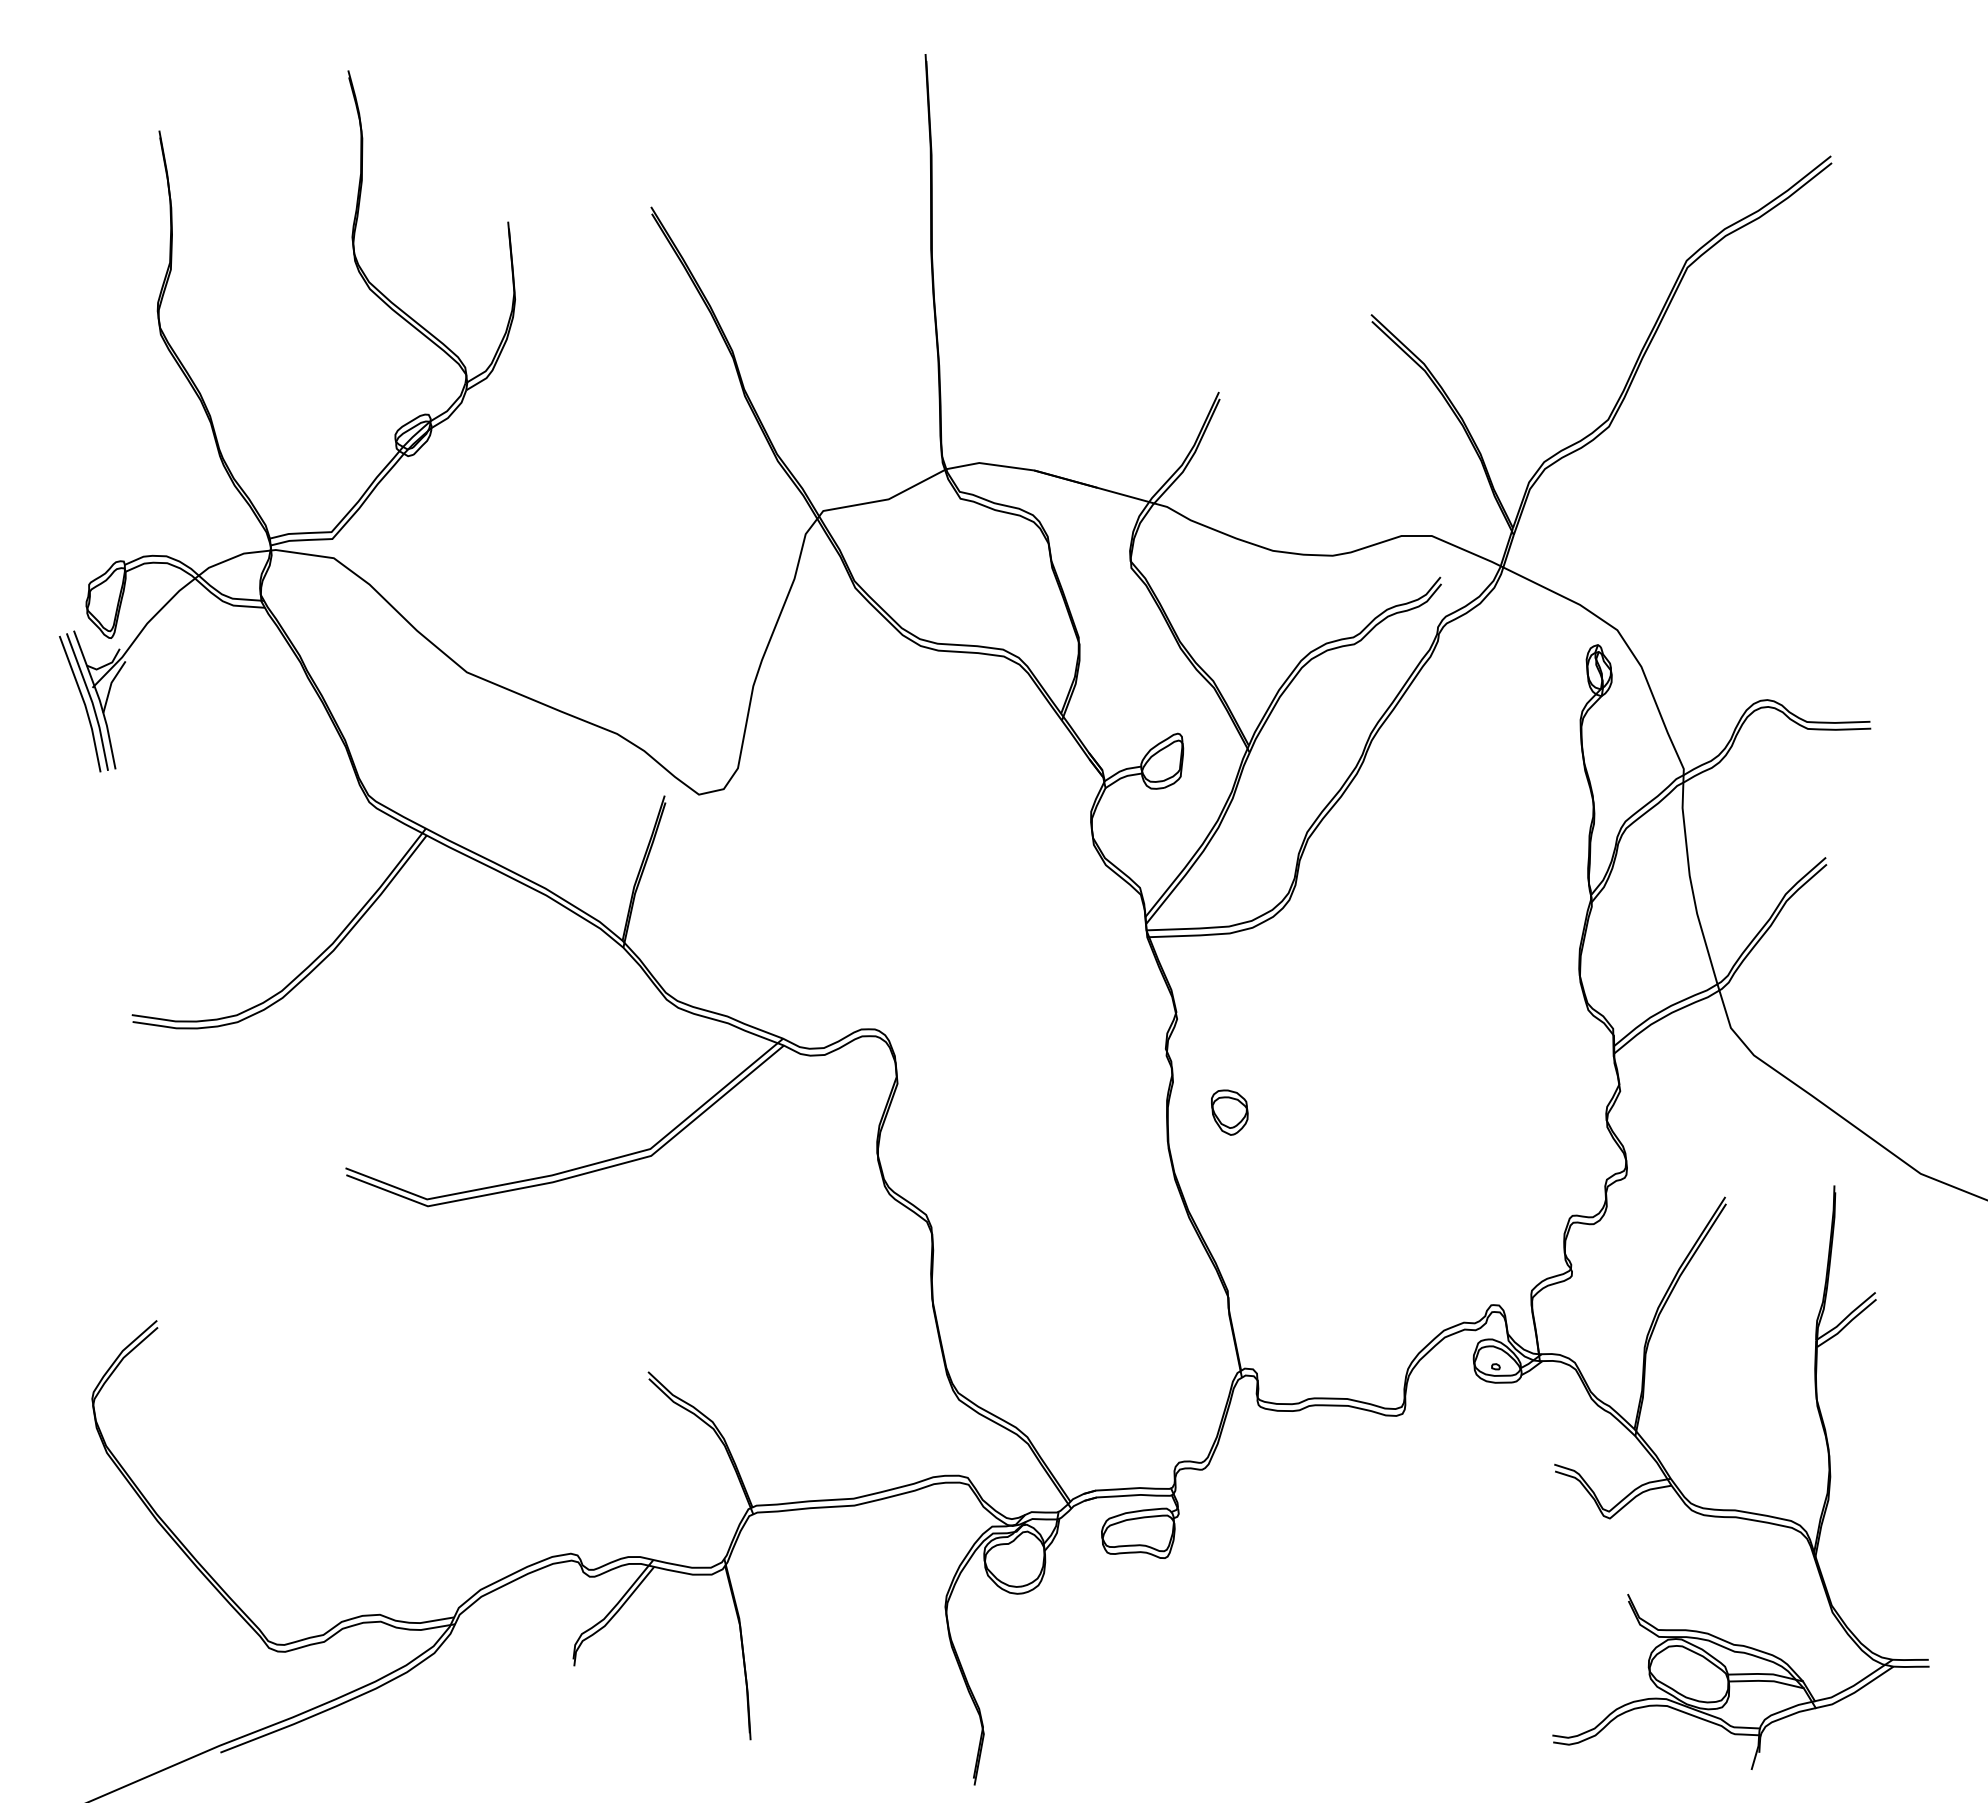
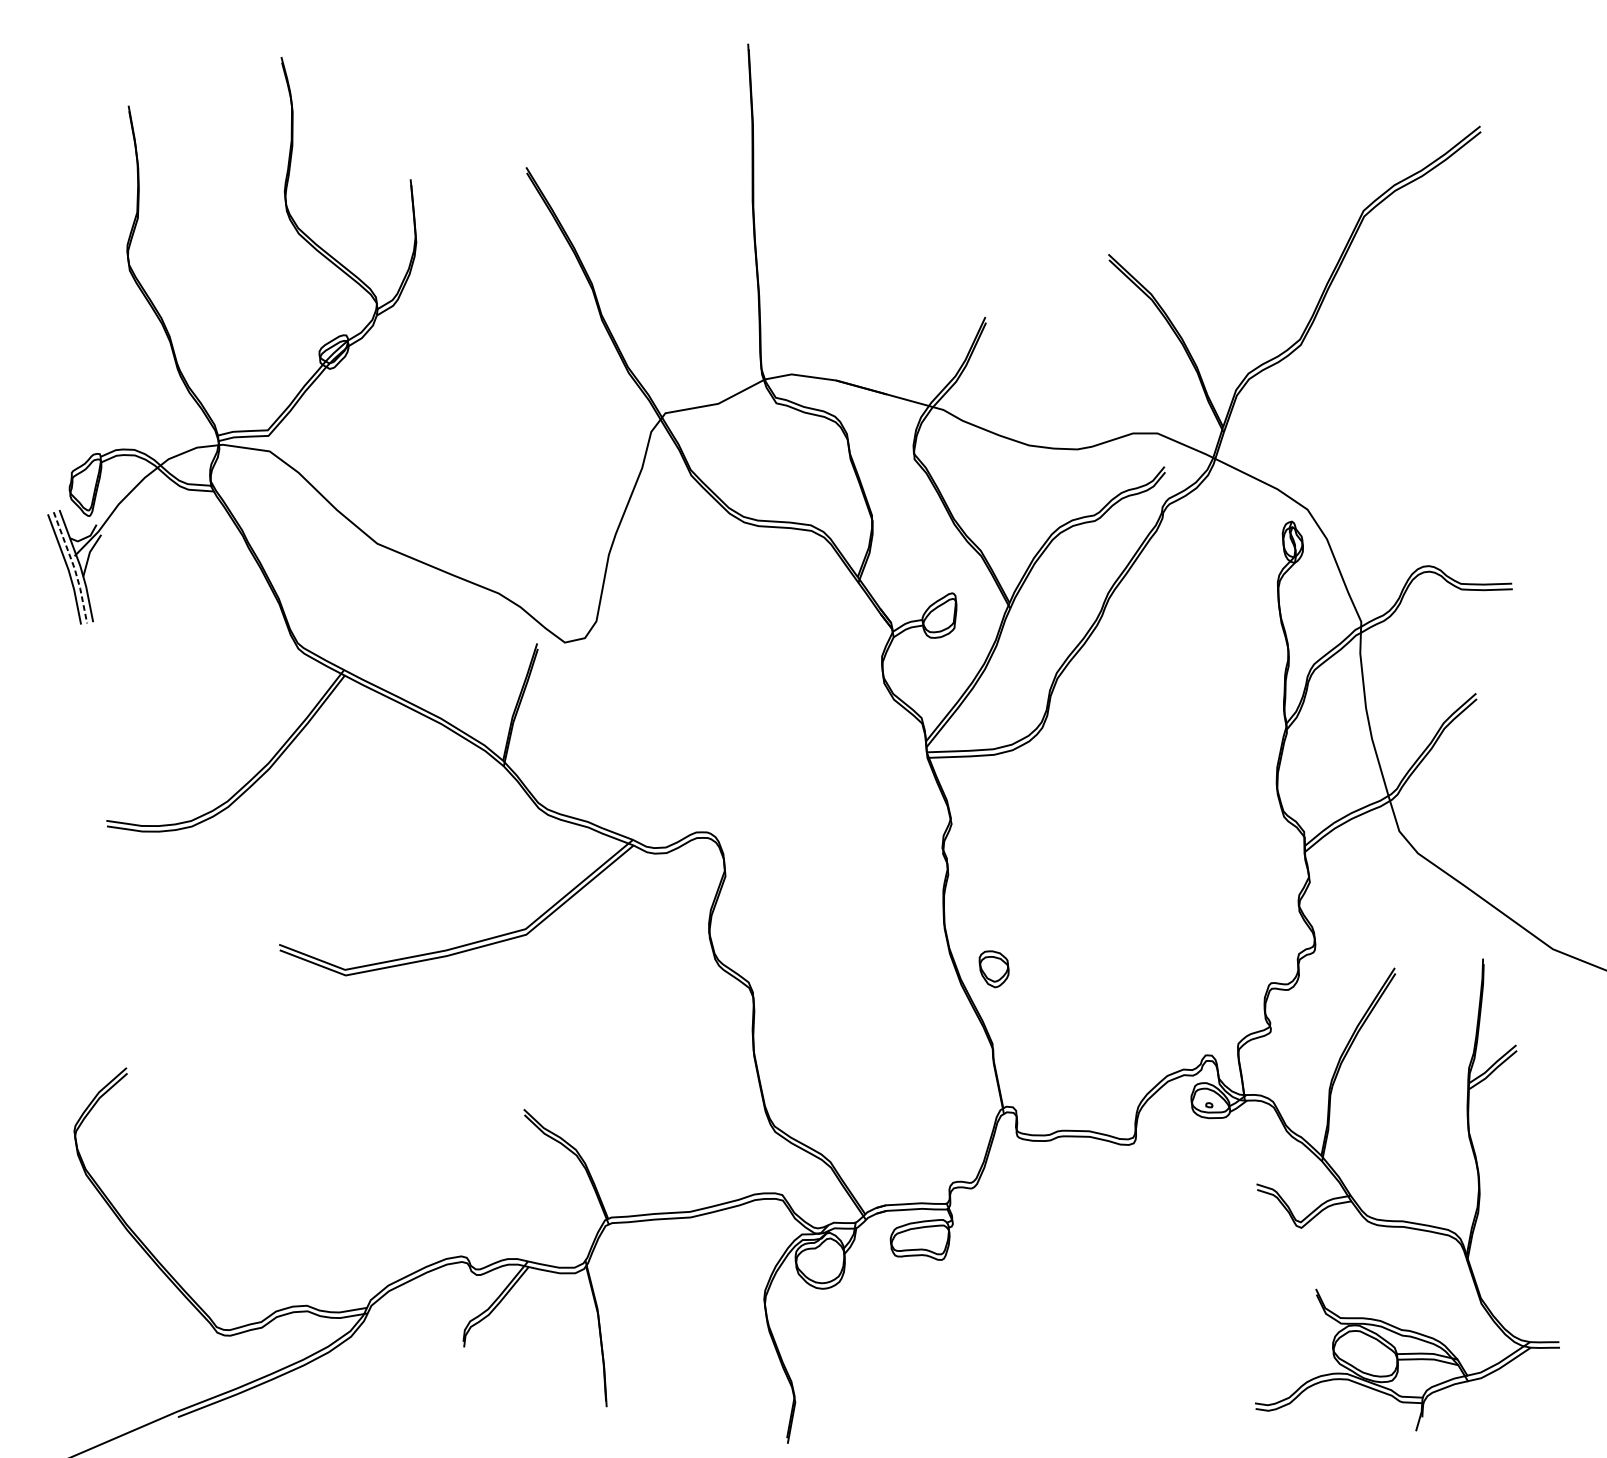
line: (92, 701) -> (74, 567), solid -> dashed
part: (1229, 1112) -> (993, 969), moved

